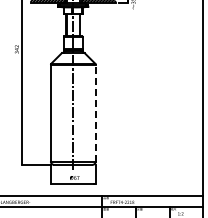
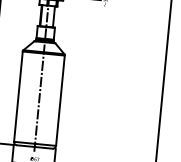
line: (95, 112) -> (60, 99), dashed -> solid

